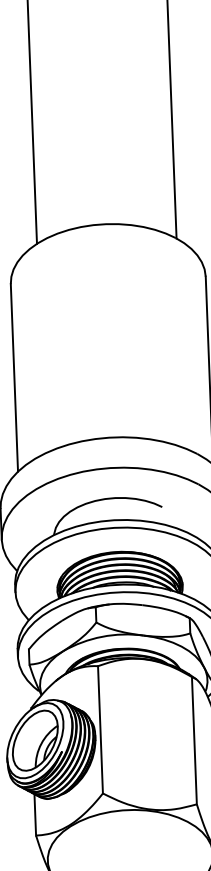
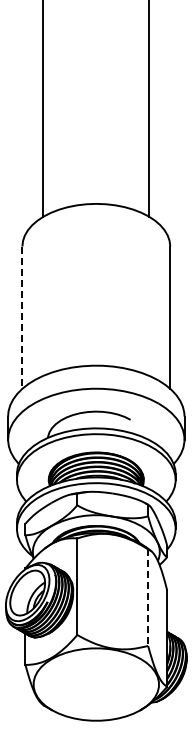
line: (14, 379) -> (22, 318), solid -> dashed
line: (194, 741) -> (148, 598), solid -> dashed

